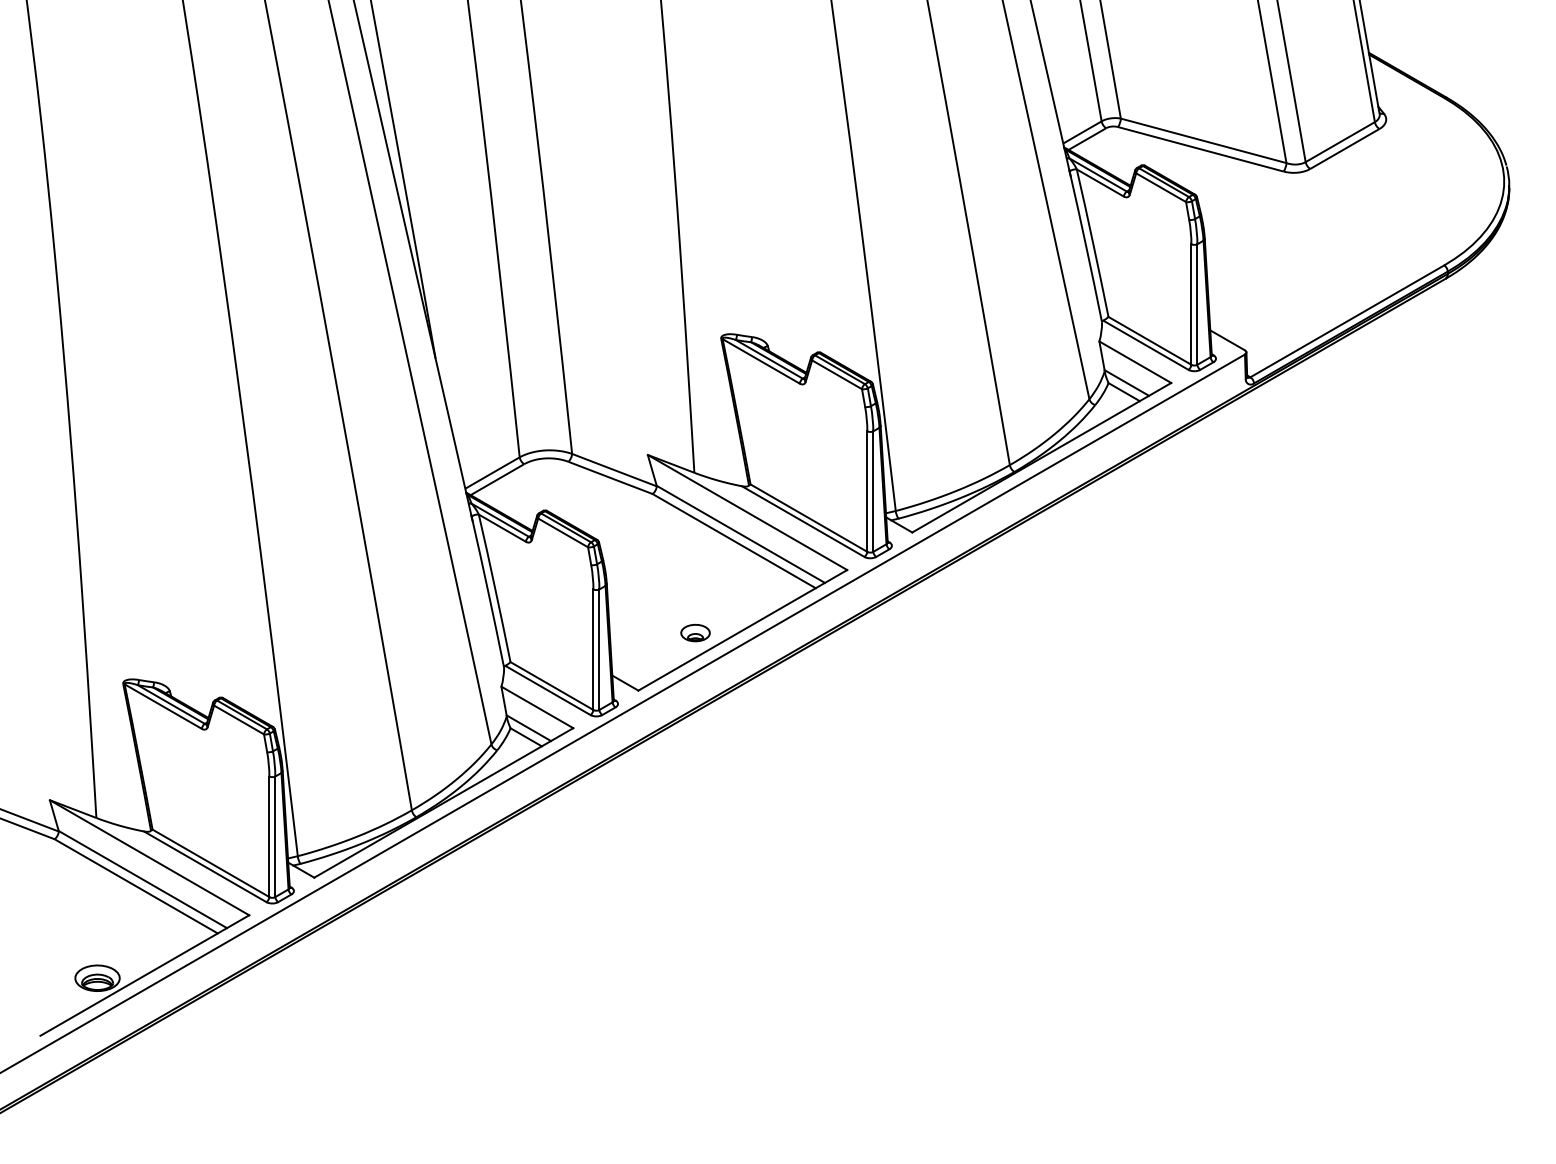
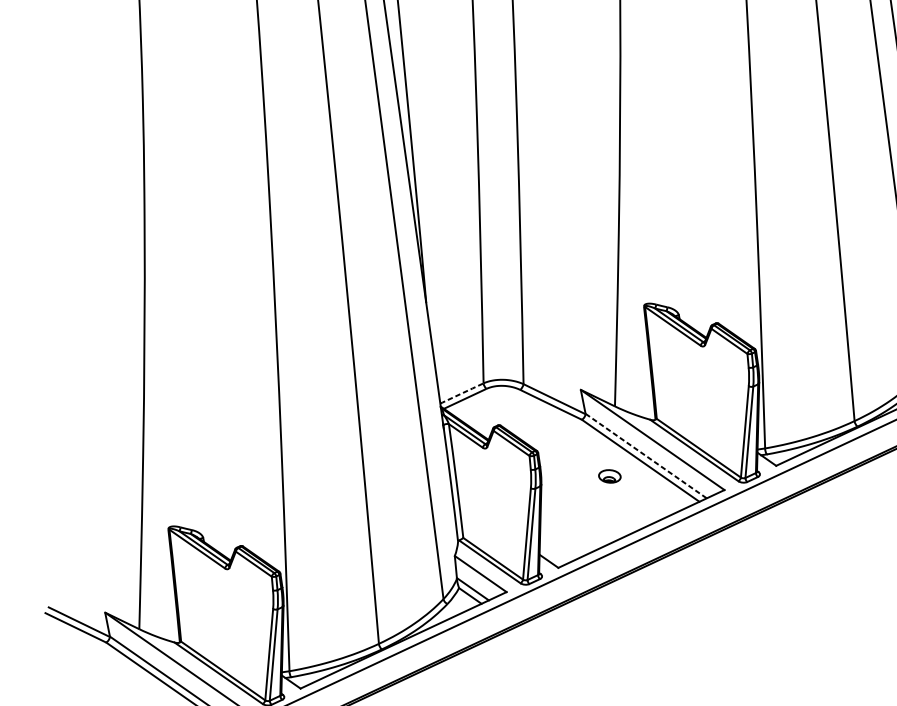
line: (492, 473) -> (461, 393), solid -> dashed
line: (741, 534) -> (646, 456), solid -> dashed
part: (695, 632) -> (609, 475), moved

